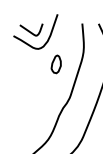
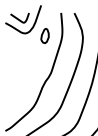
part: (55, 63) -> (44, 35), moved

